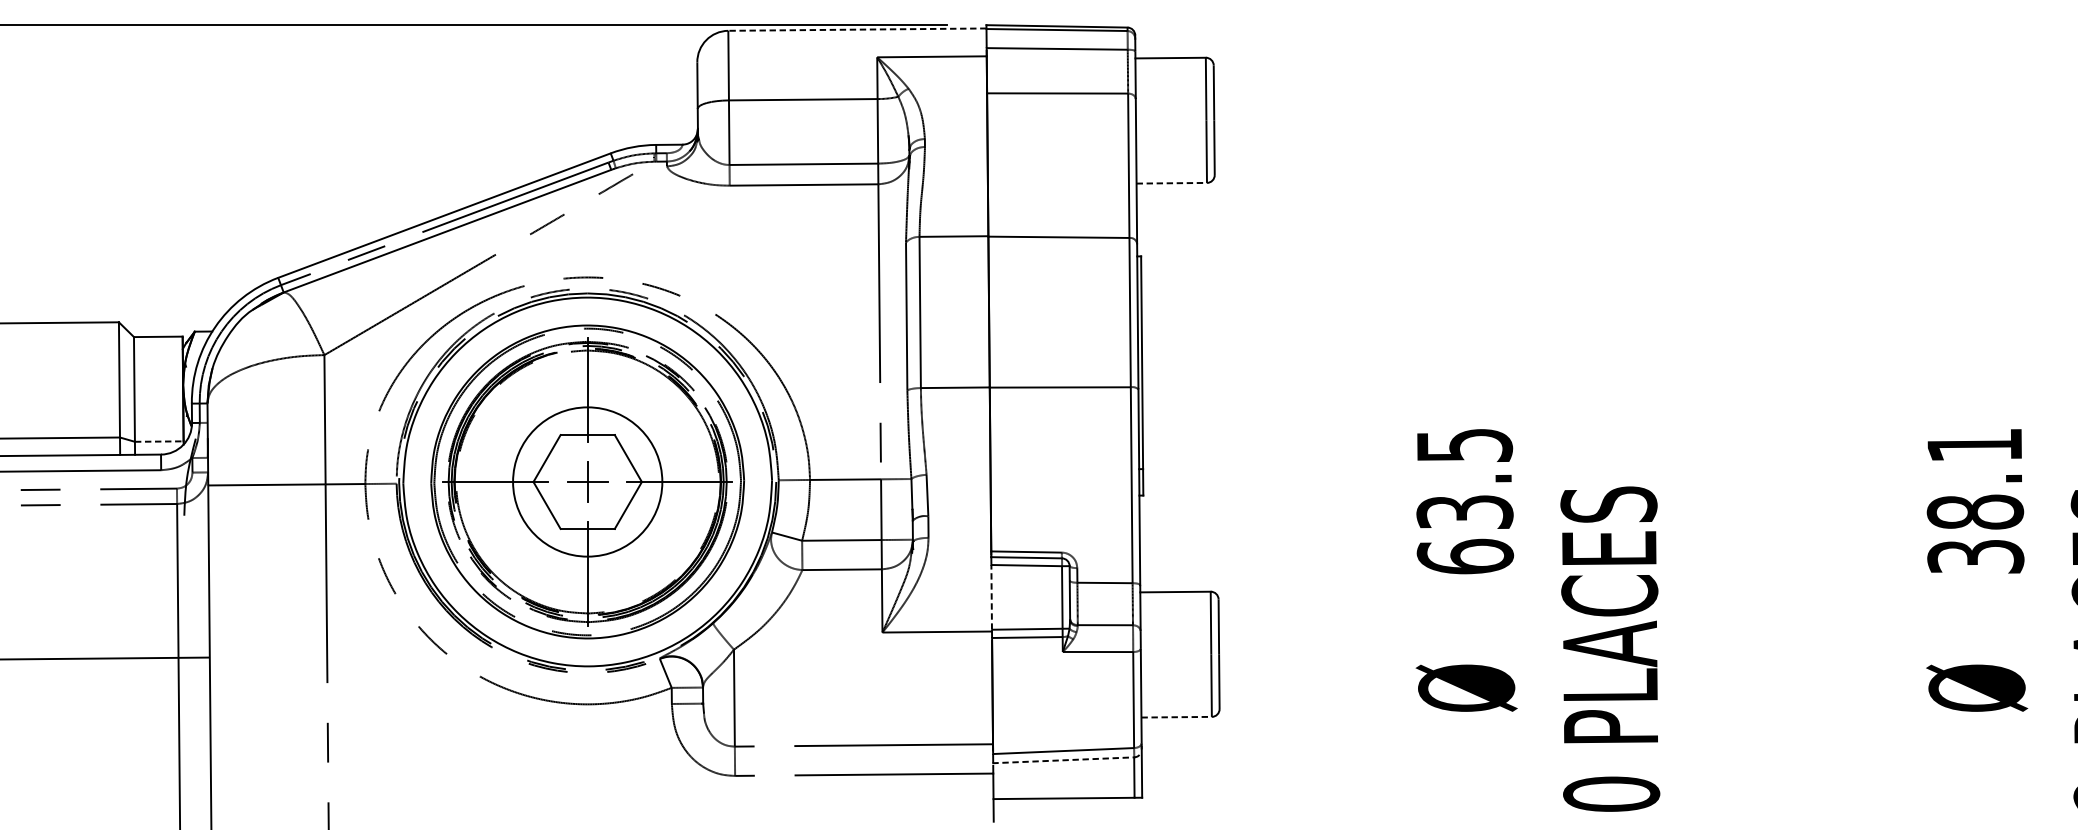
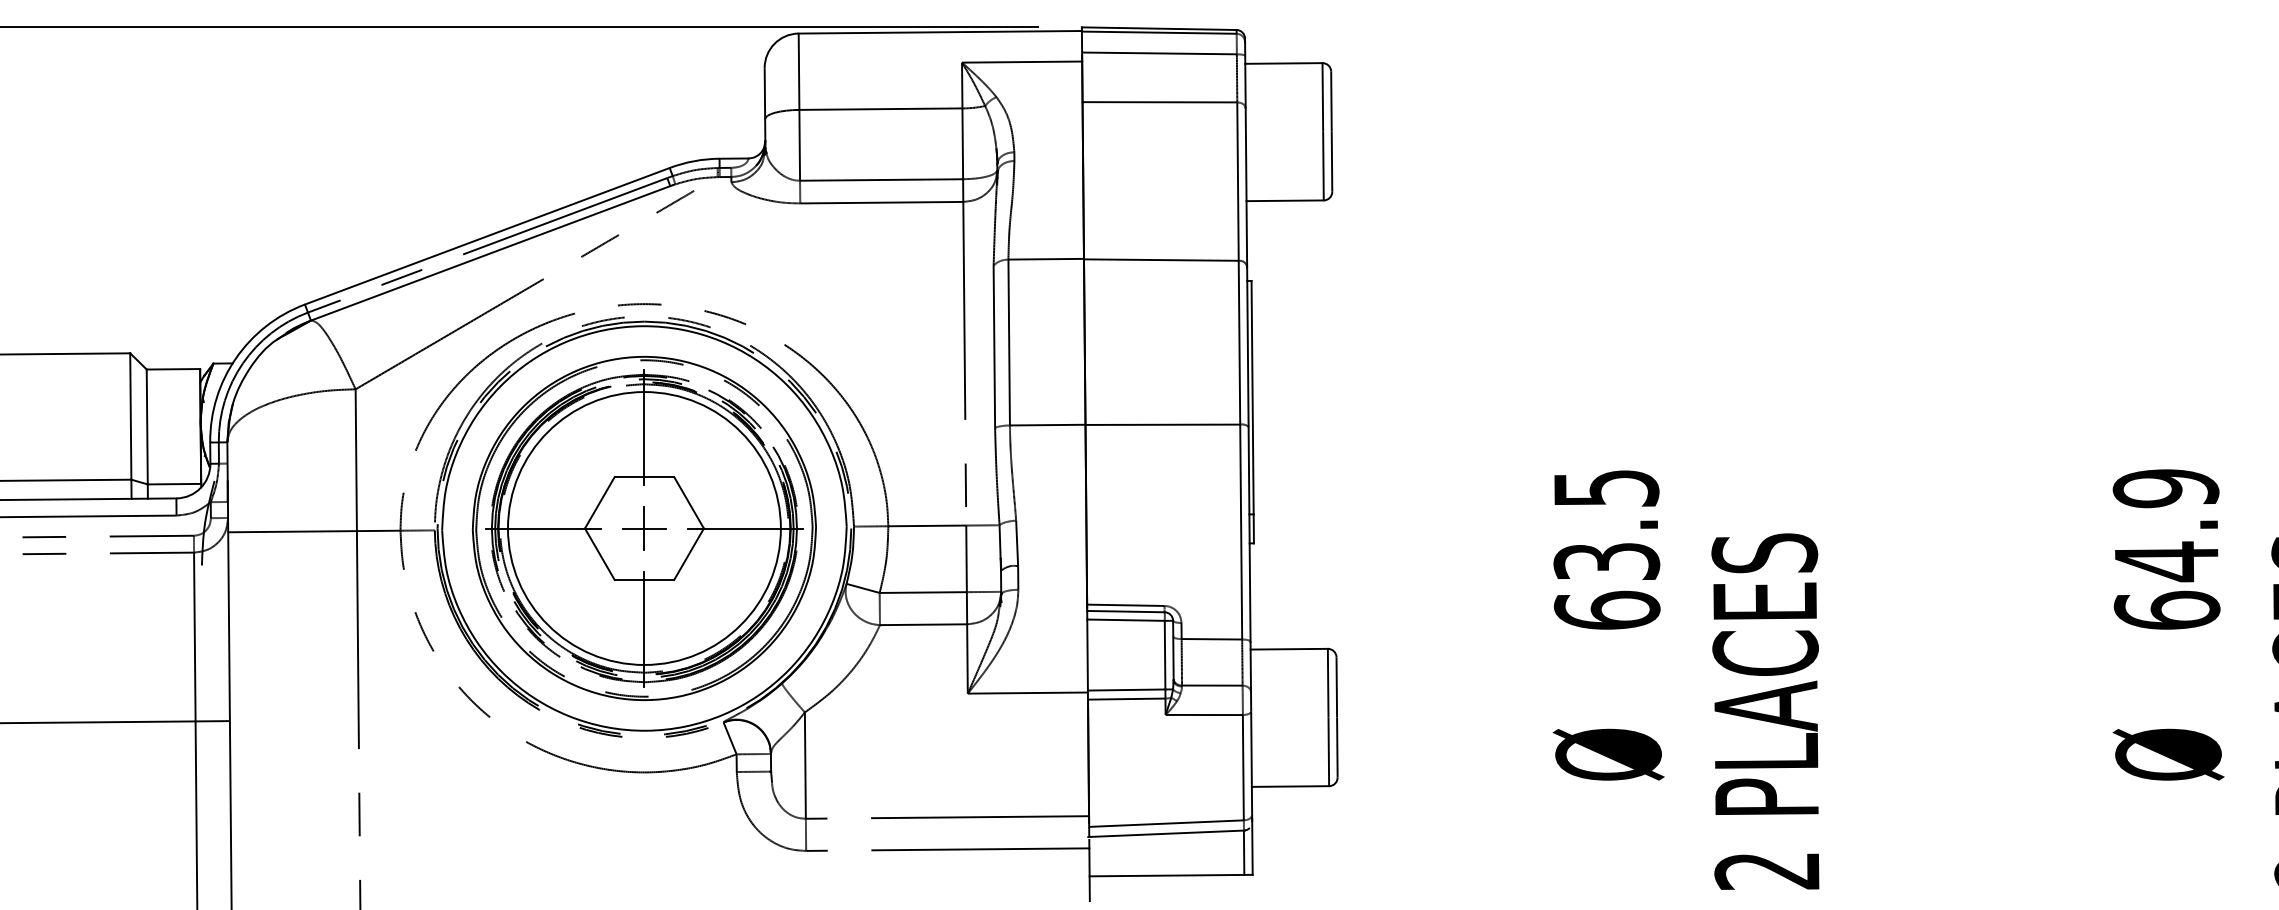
line: (857, 29) -> (940, 32), dashed -> solid
line: (1172, 182) -> (1285, 200), dashed -> solid
line: (159, 441) -> (174, 484), dashed -> solid
circle: (586, 482) -> (643, 528), size x1.67
text: (1975, 501) -> (2166, 549), 38.1 -> 64.9
line: (991, 597) -> (1087, 655), dashed -> solid
line: (1176, 717) -> (1290, 786), dashed -> solid
line: (1064, 760) -> (1167, 833), dashed -> solid
text: (1611, 793) -> (1767, 870), 0 -> 2

